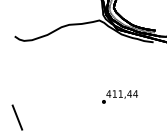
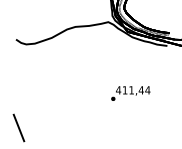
text: (120, 96) -> (131, 93), moved

